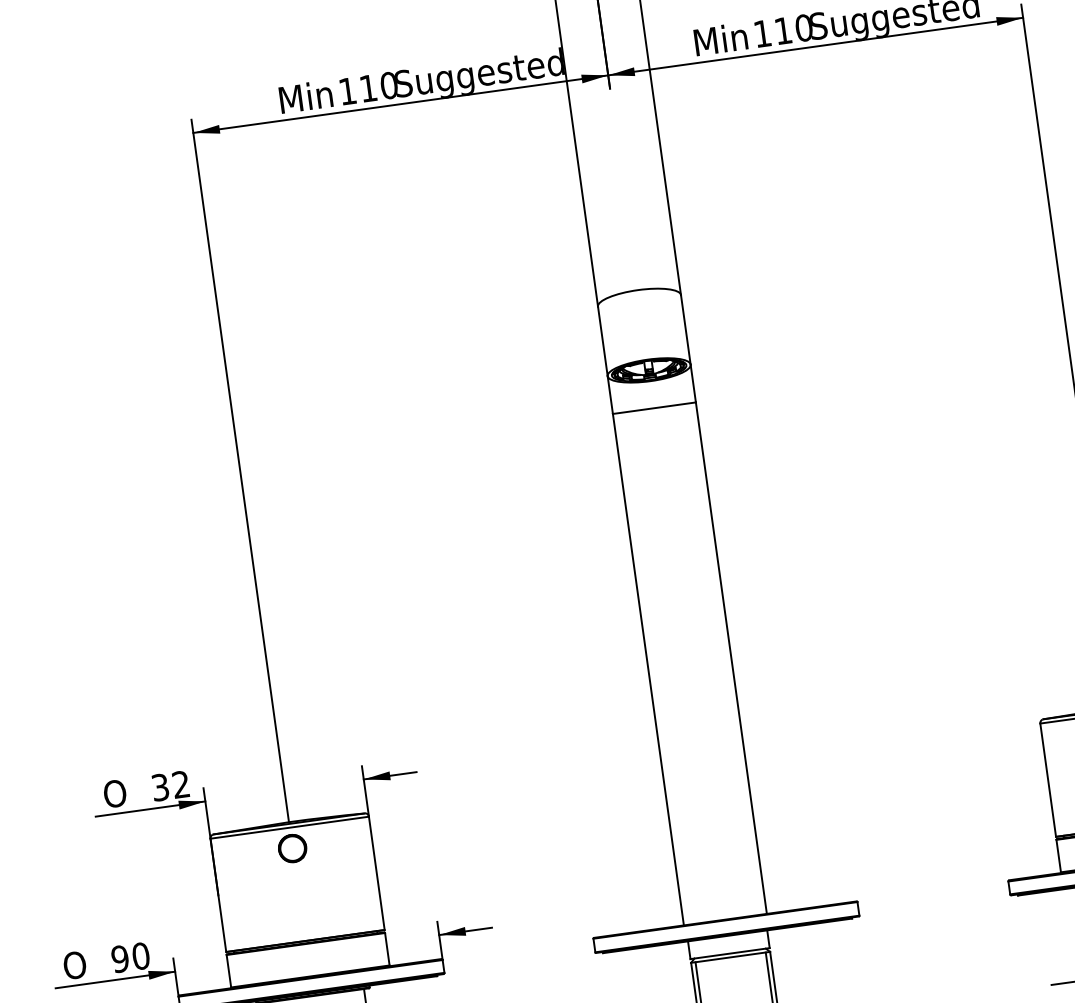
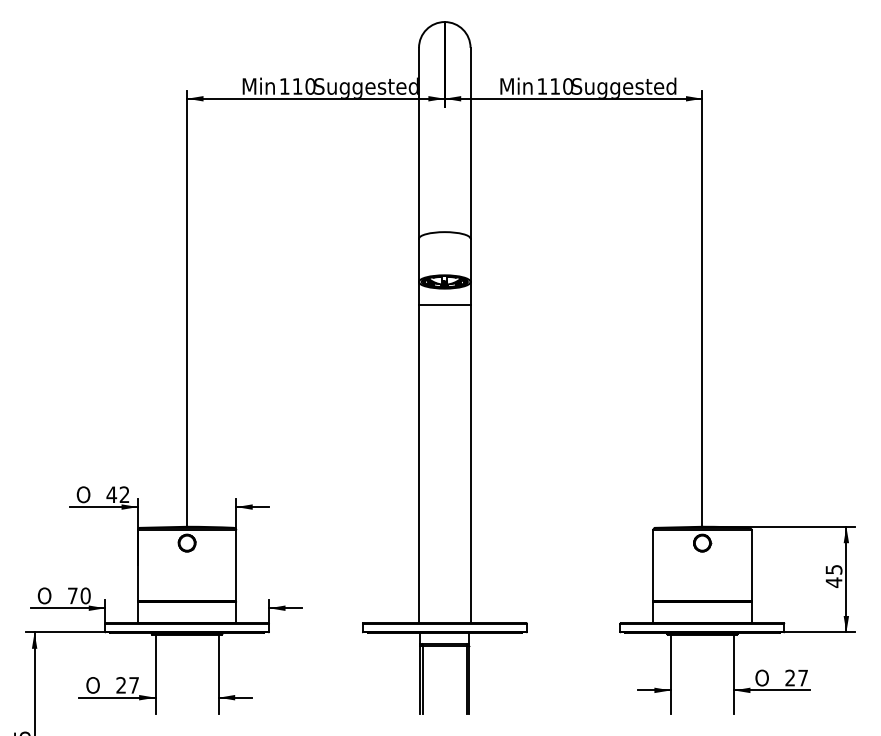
text: (159, 787) -> (111, 494), 32 -> 42
text: (119, 958) -> (72, 595), 90 -> 70

